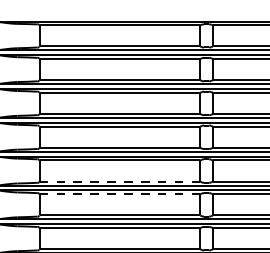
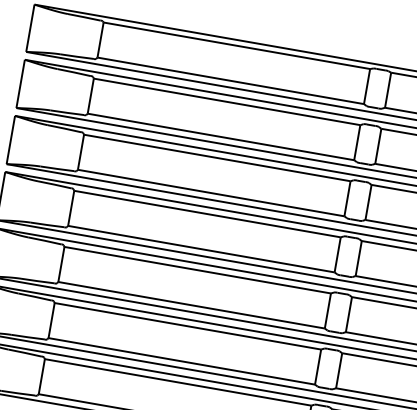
line: (120, 181) -> (192, 305), dashed -> solid
line: (120, 194) -> (188, 326), dashed -> solid

